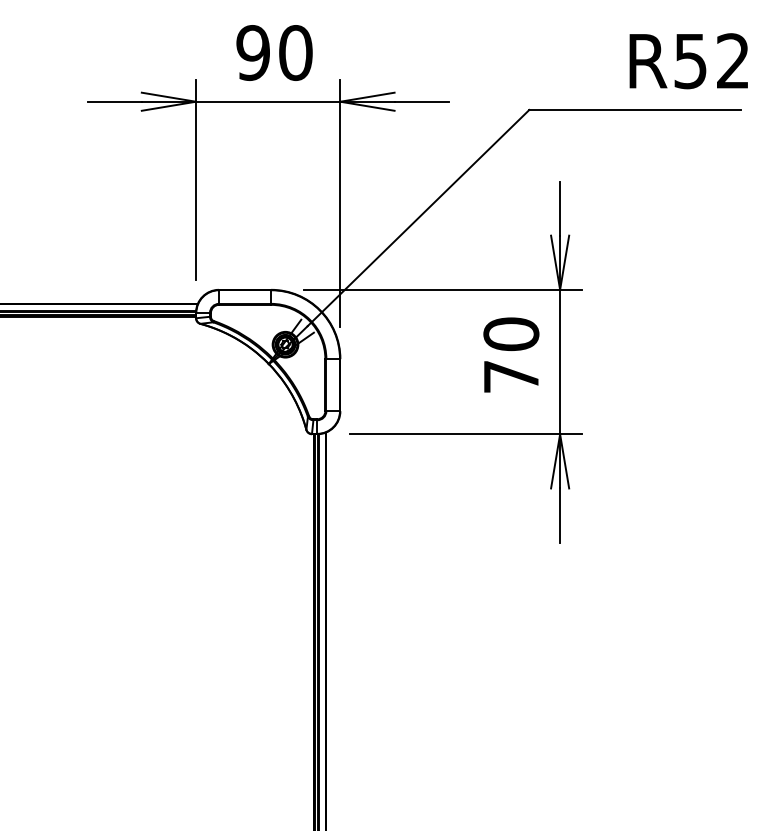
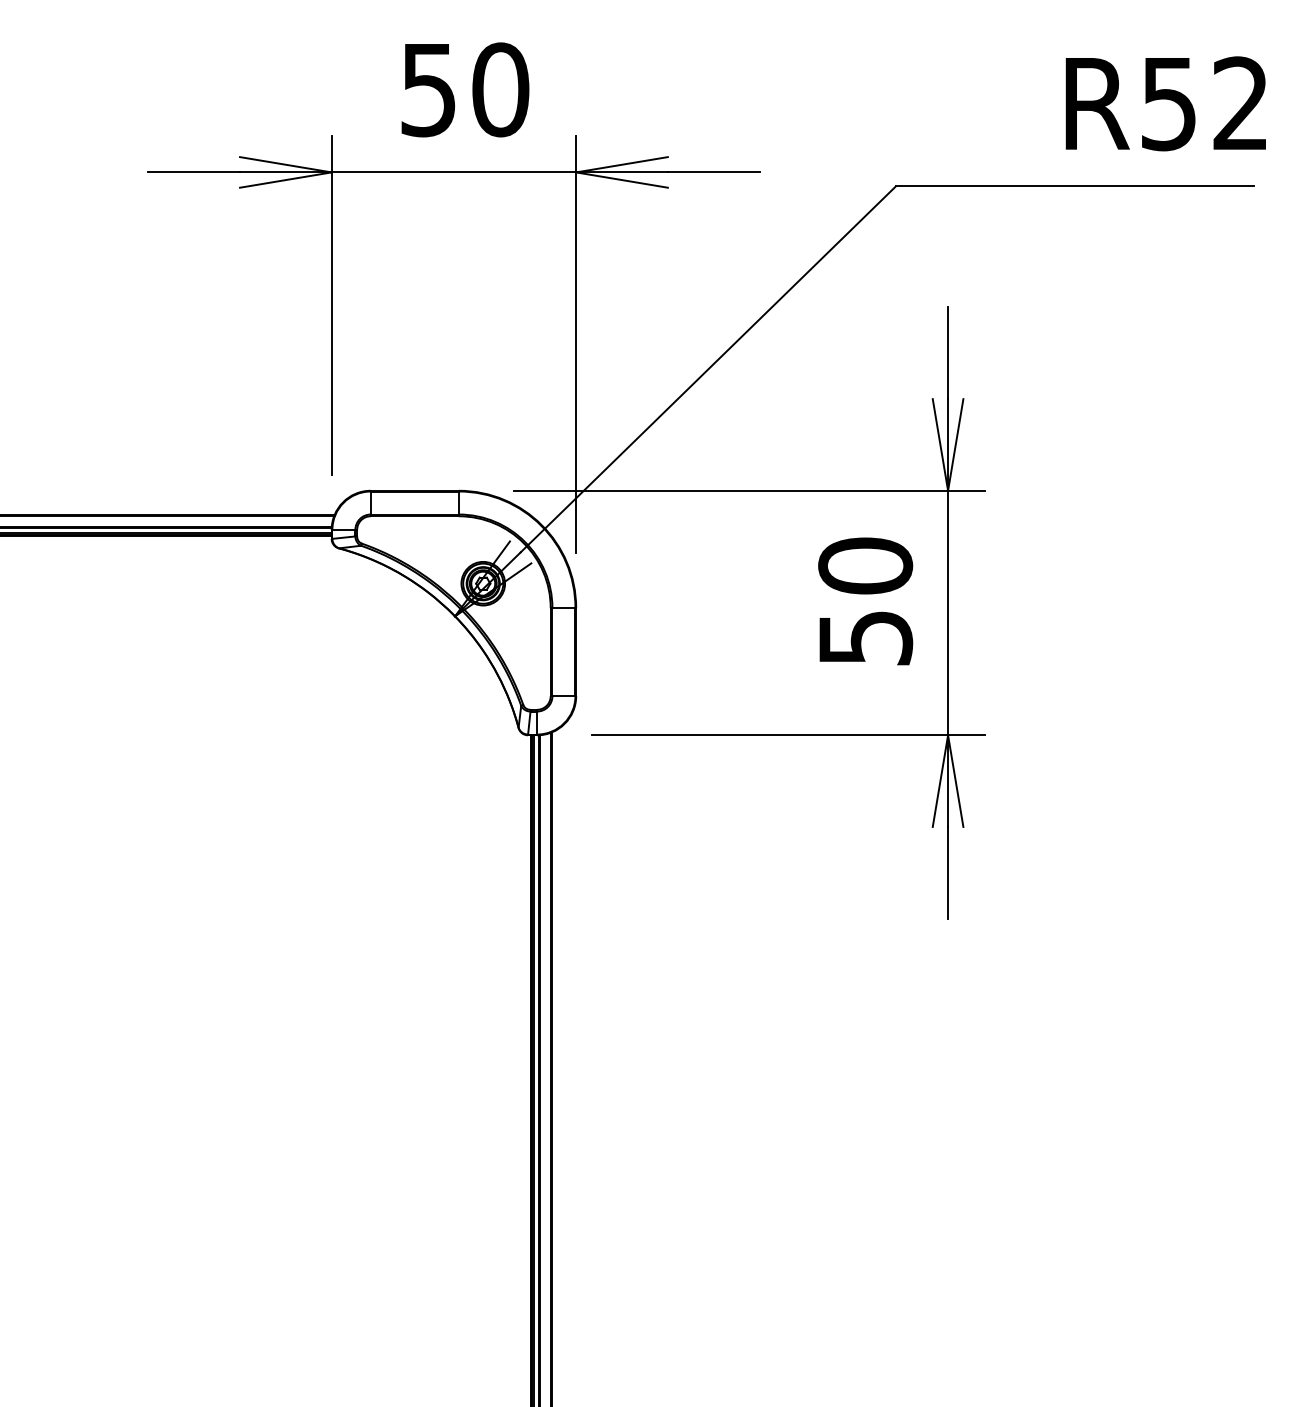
text: (252, 52) -> (427, 89), 90 -> 50
text: (511, 376) -> (865, 637), 70 -> 50

